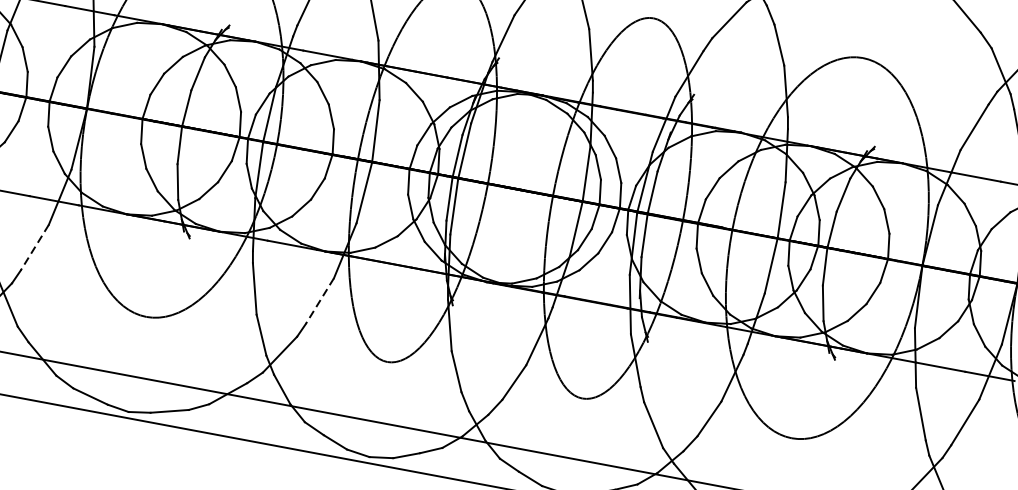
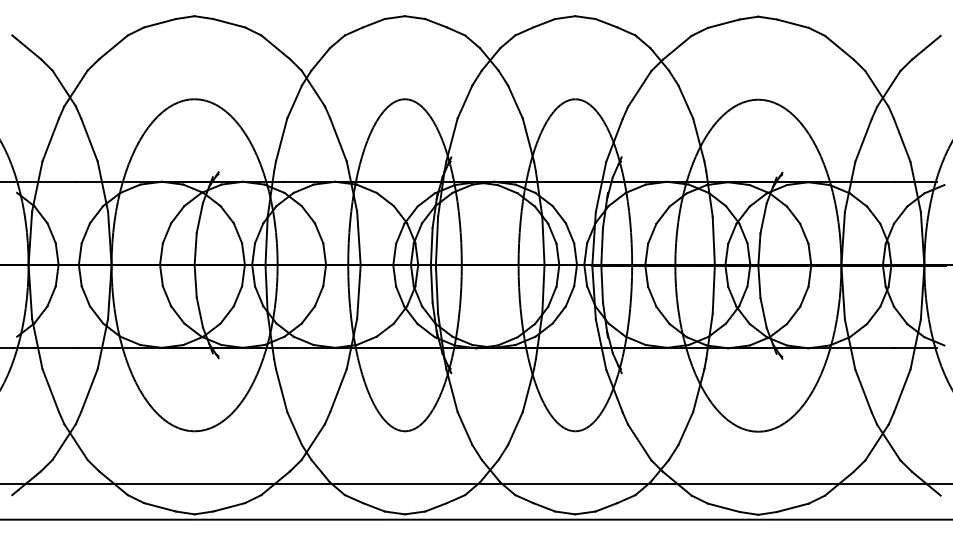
line: (34, 248) -> (89, 391), dashed -> solid
line: (319, 302) -> (338, 391), dashed -> solid

